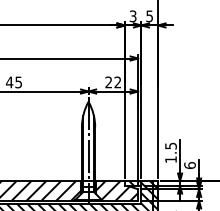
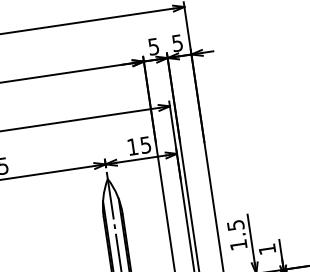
text: (133, 15) -> (154, 45), 3 -> 5
text: (113, 82) -> (139, 146), 22 -> 15
text: (189, 165) -> (266, 249), 6 -> 1

